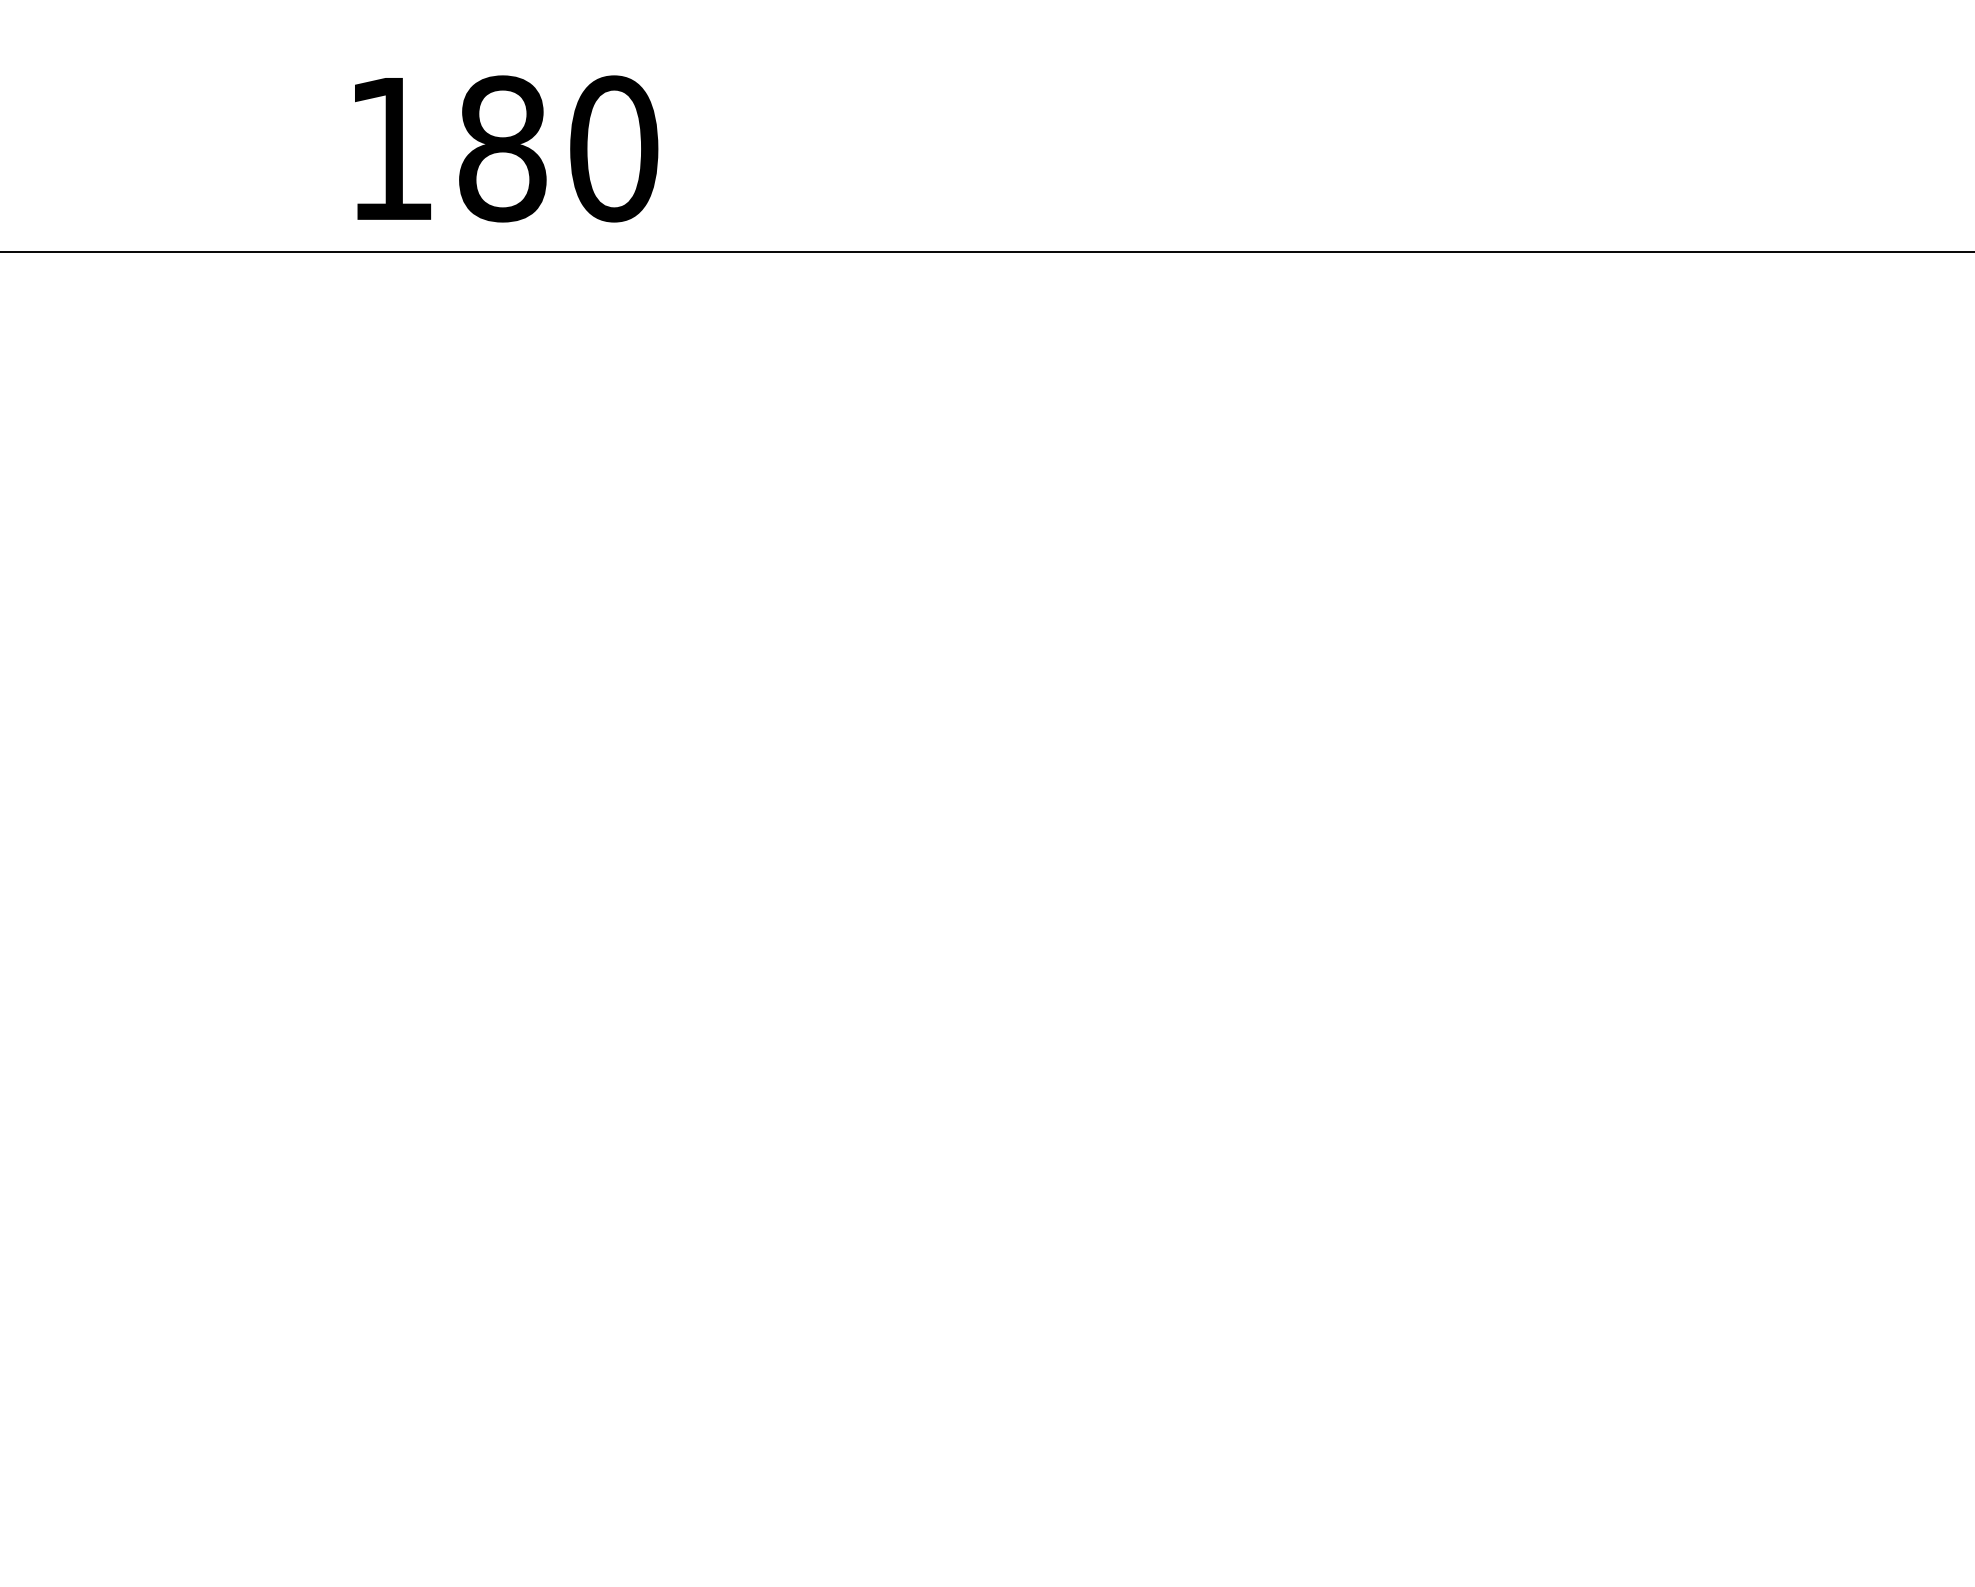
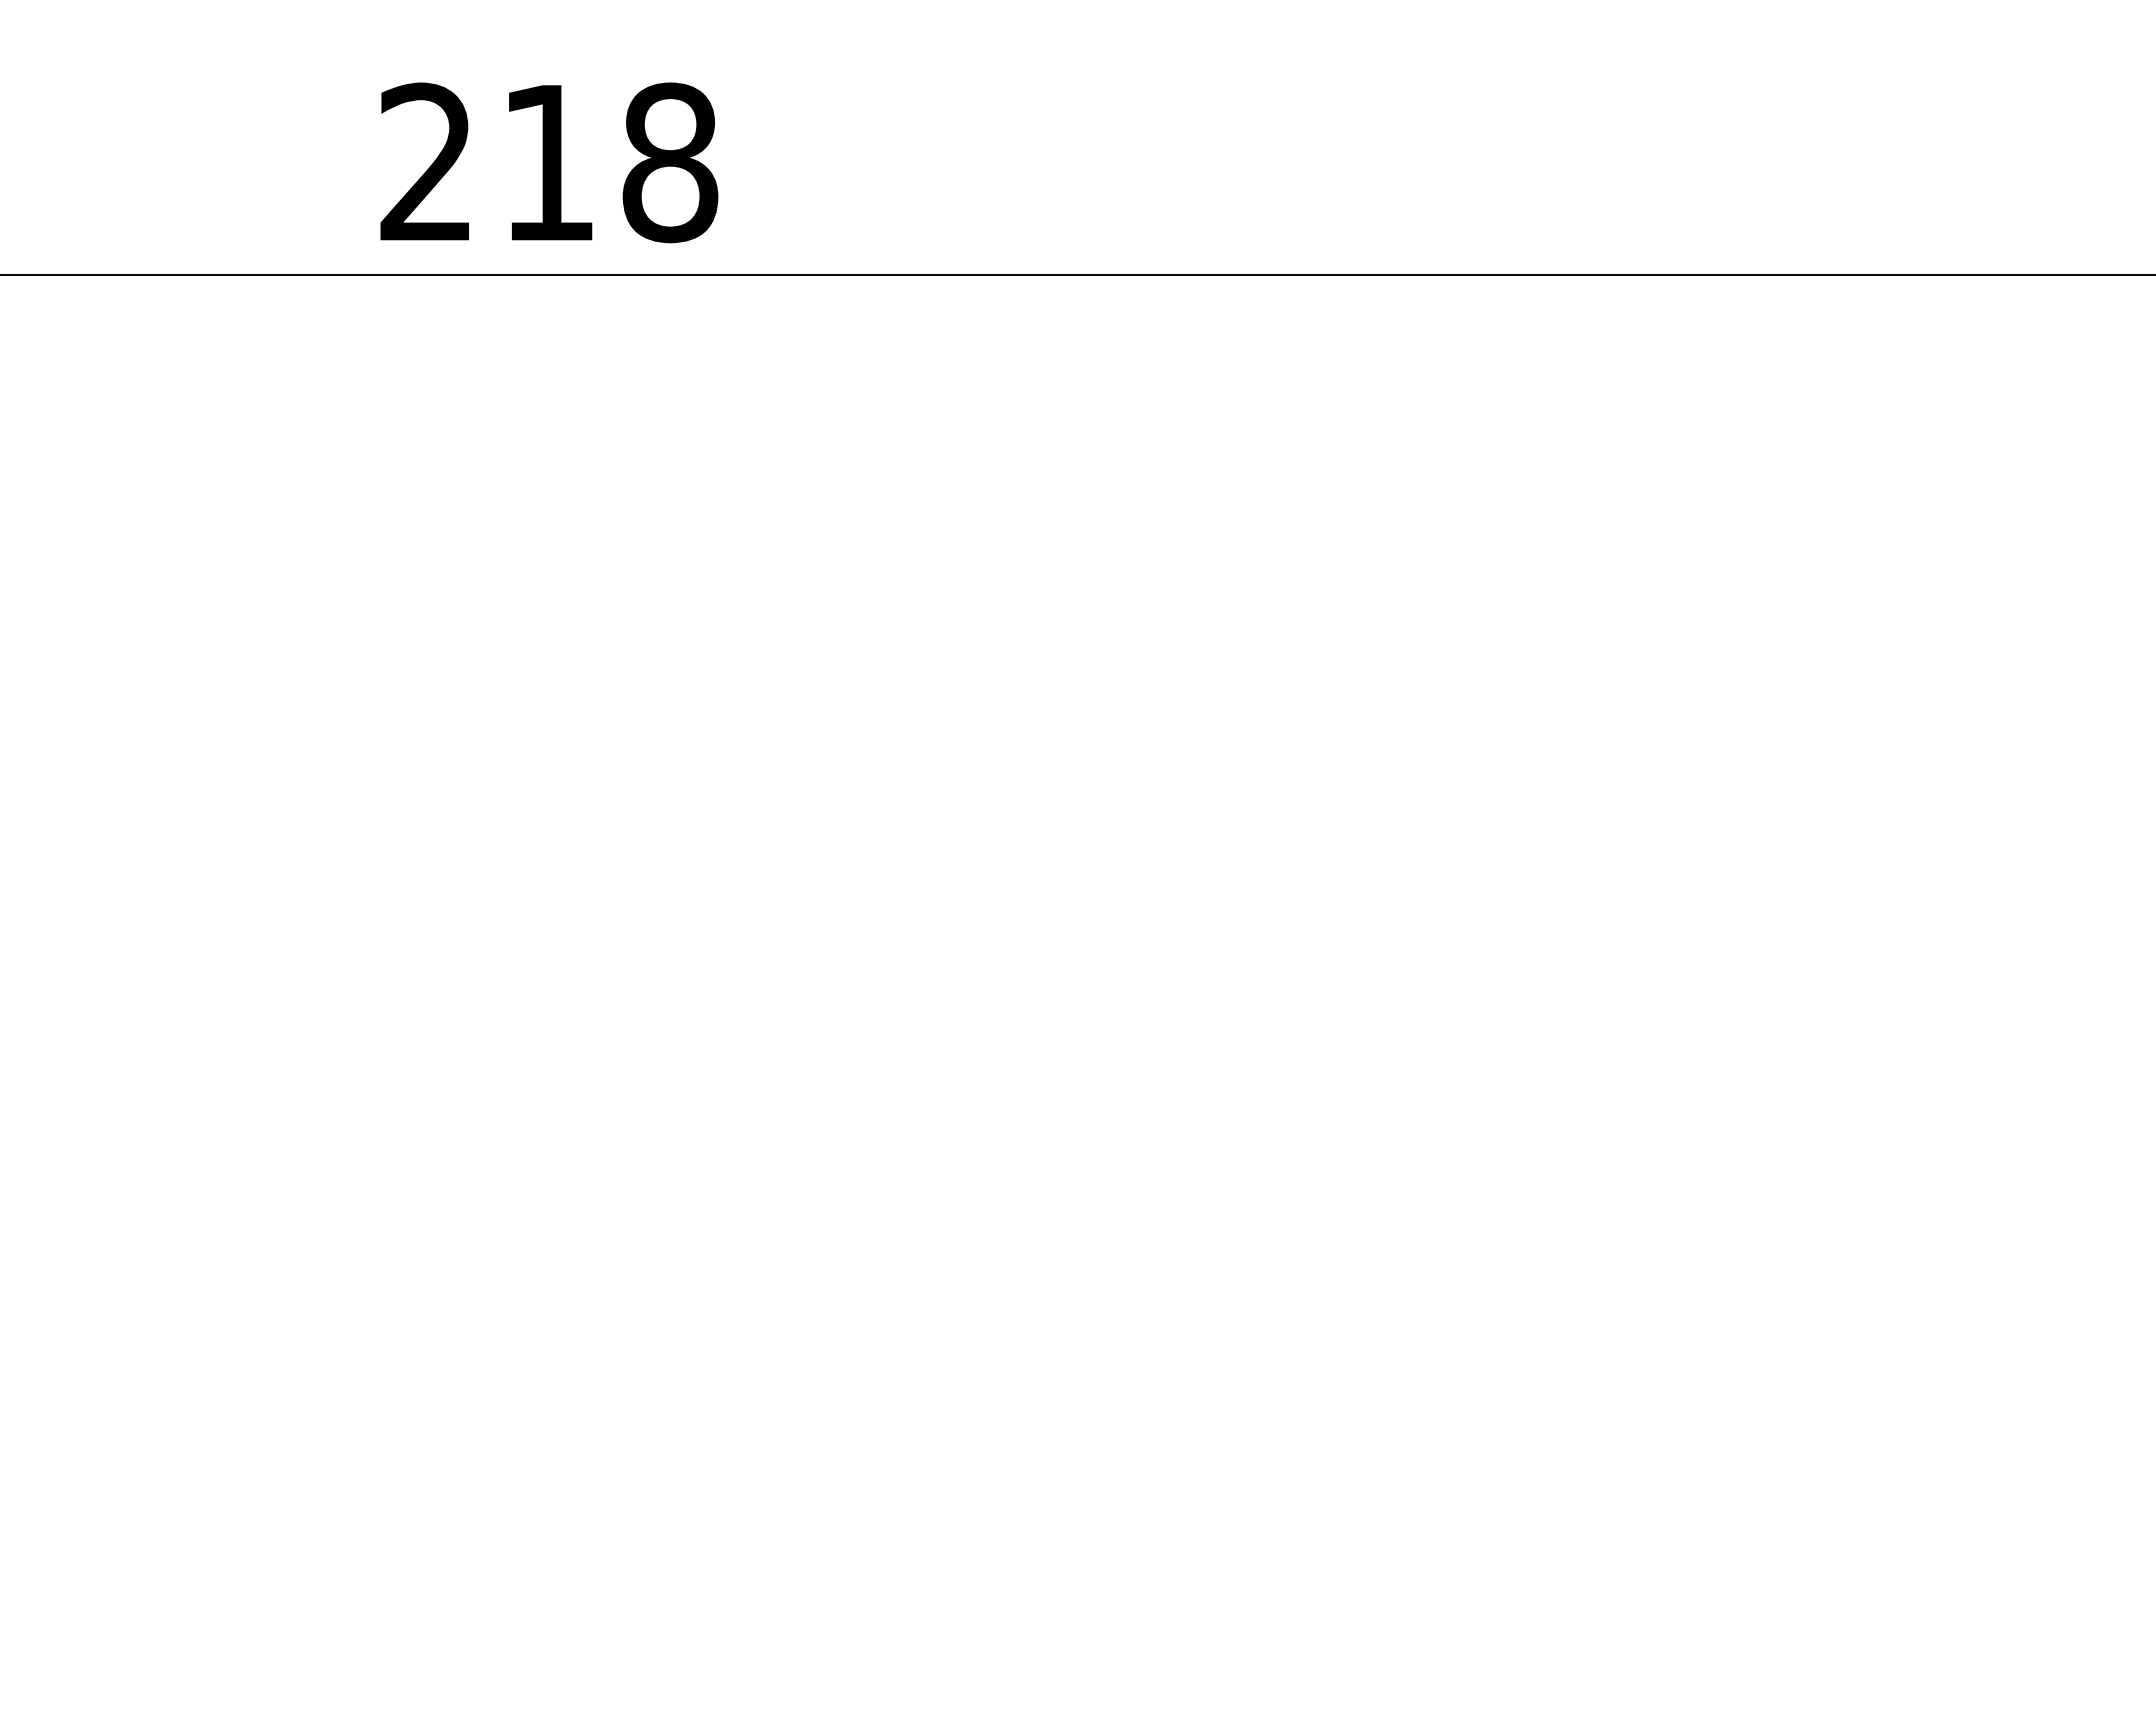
text: (503, 148) -> (549, 162), 180 -> 218

